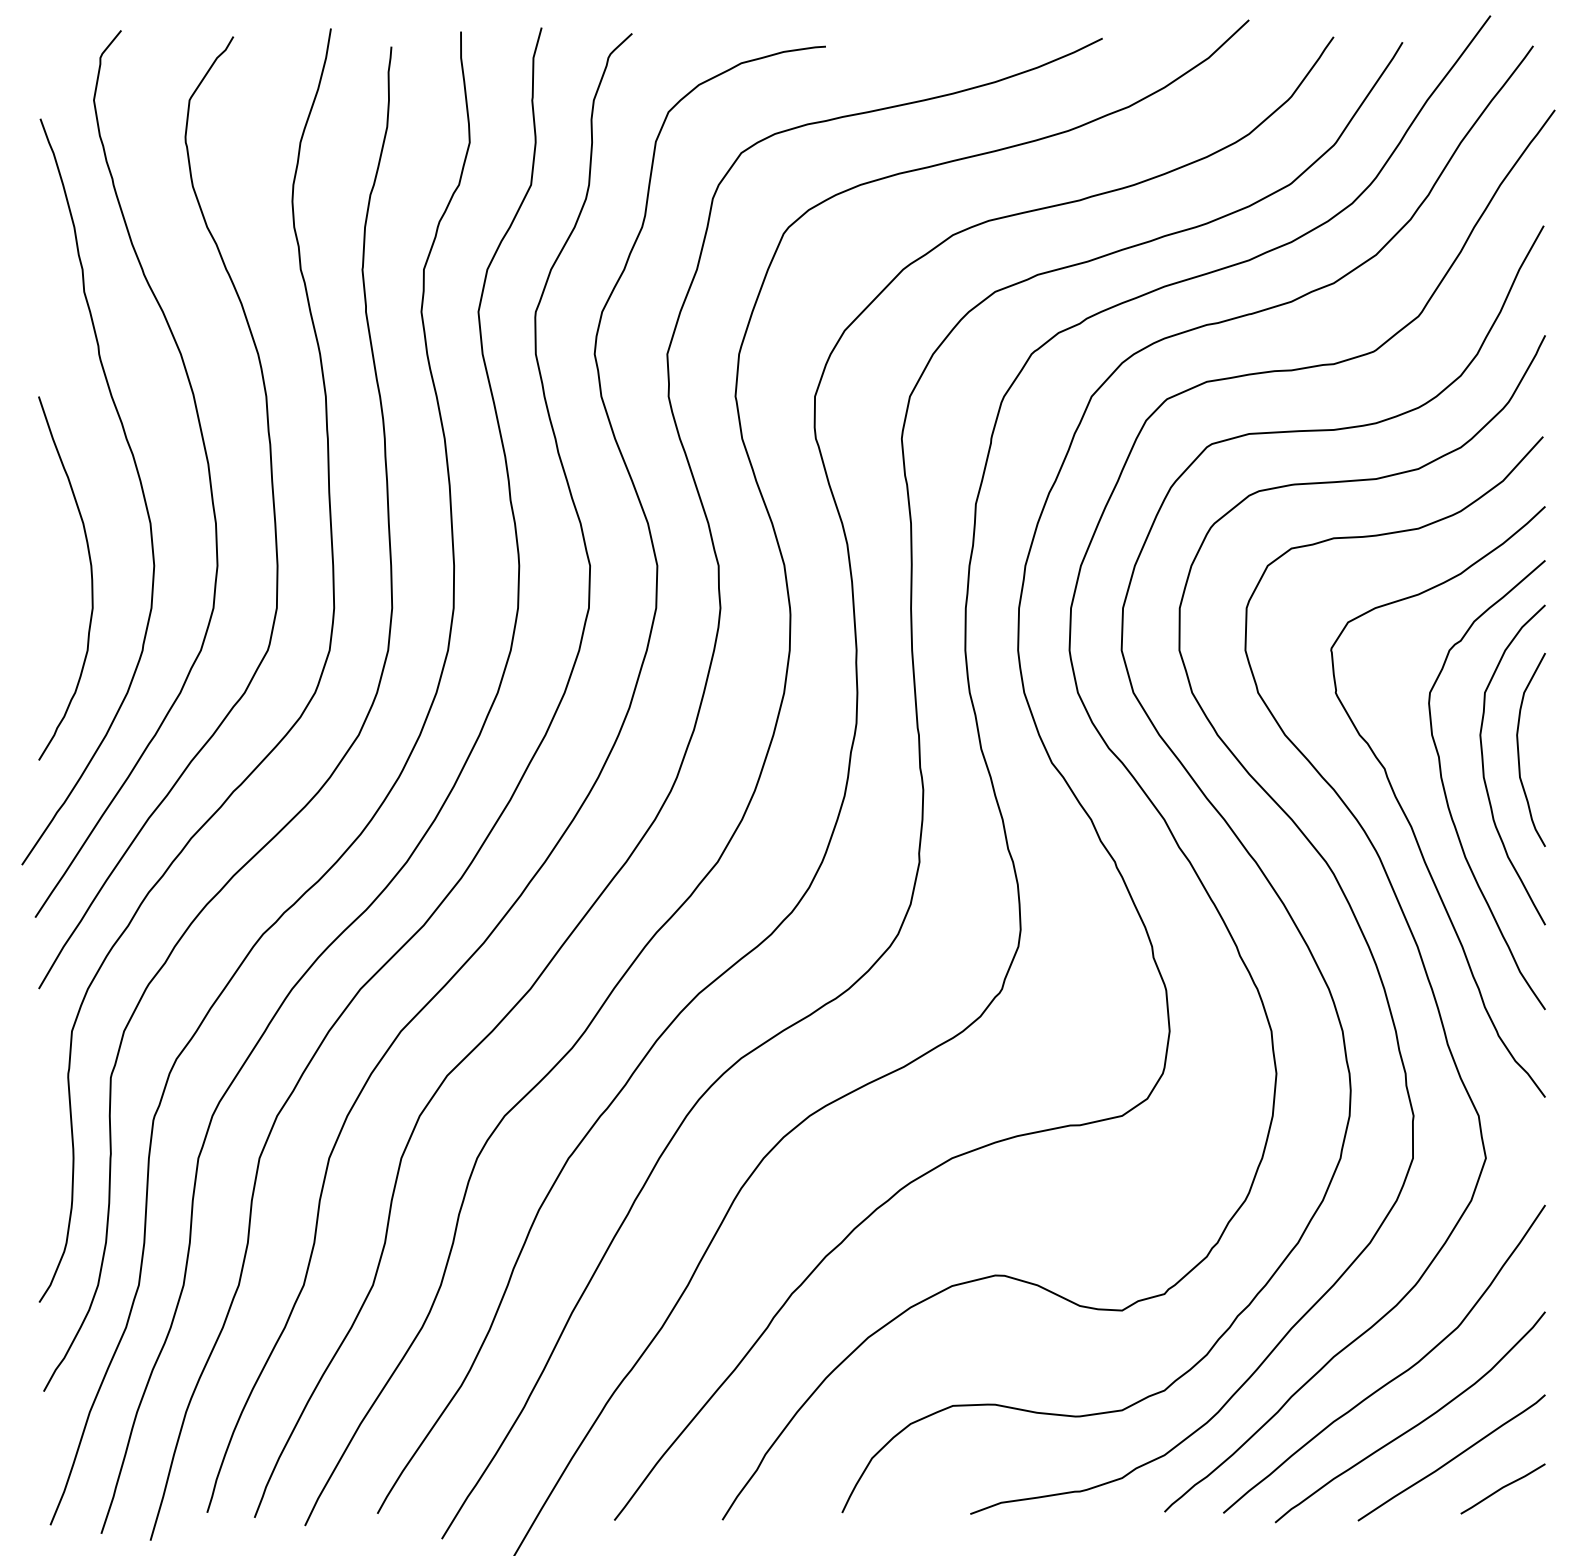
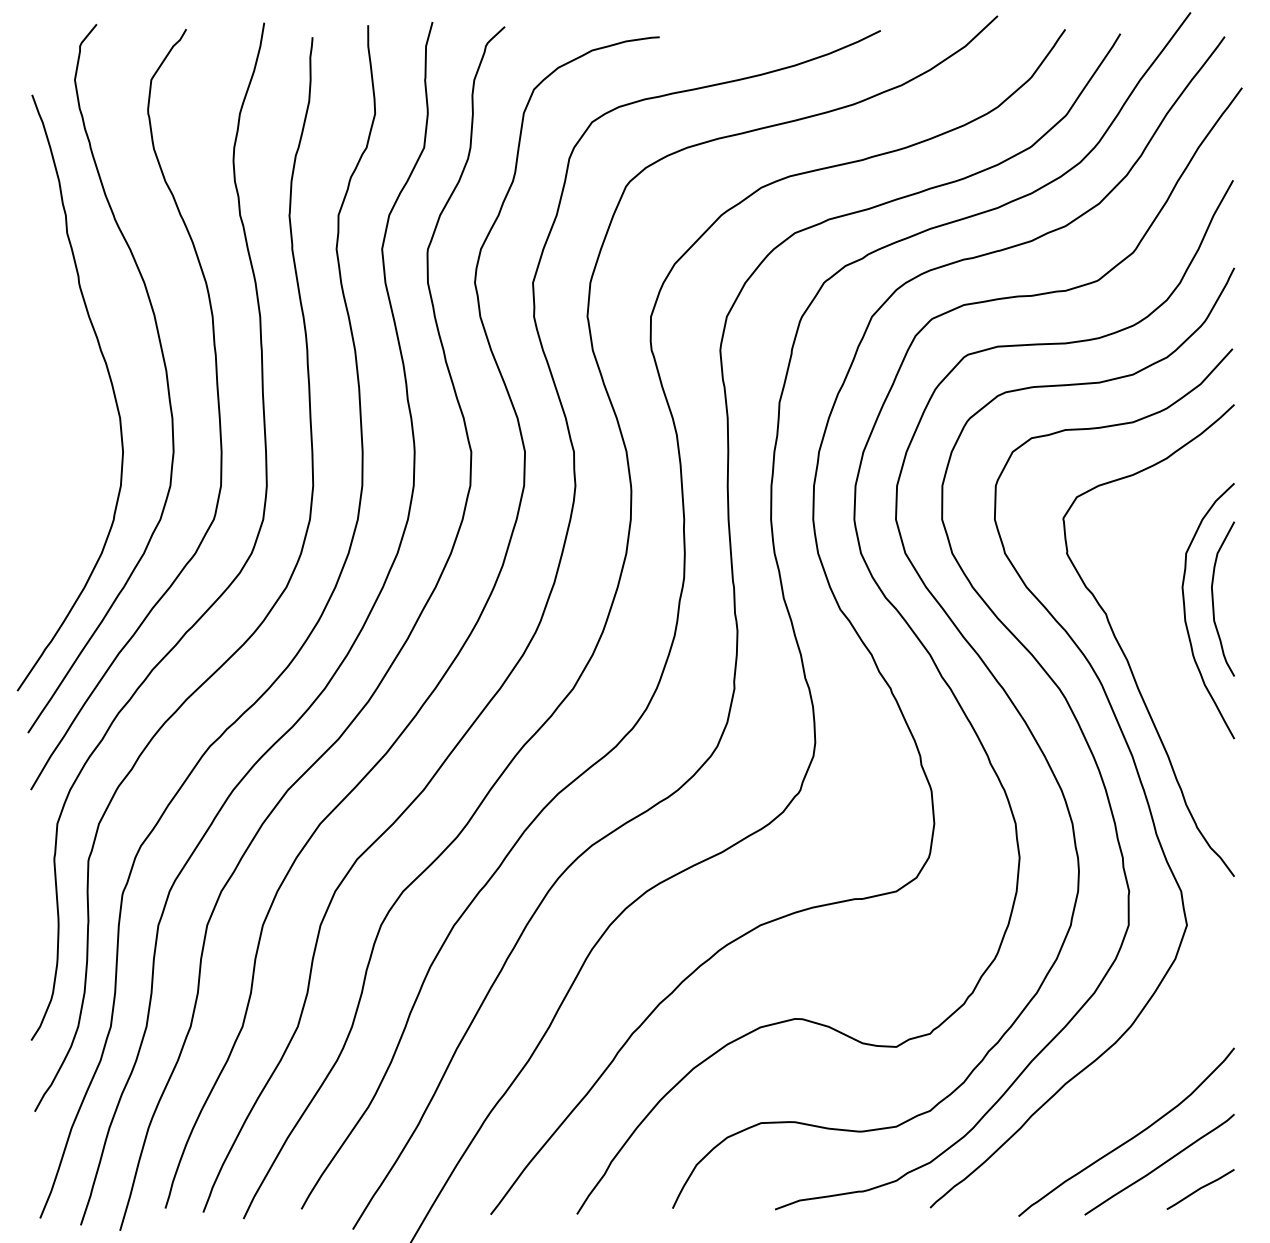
curve: (90, 573) -> (72, 458), removed
curve: (1446, 794) -> (1155, 634), removed
curve: (1397, 1375) -> (1116, 1098), removed

